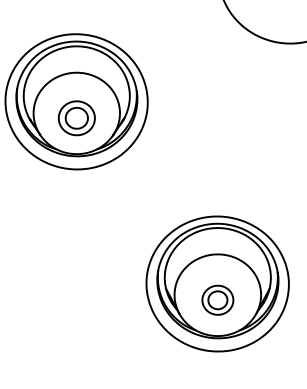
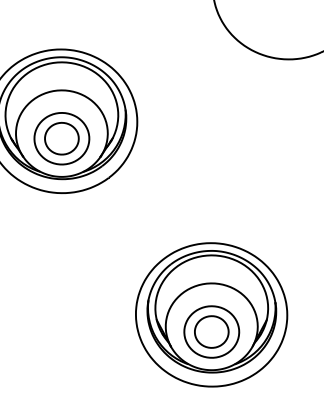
part: (76, 118) -> (61, 139), size x1.43
part: (217, 300) -> (211, 332), size x1.67

